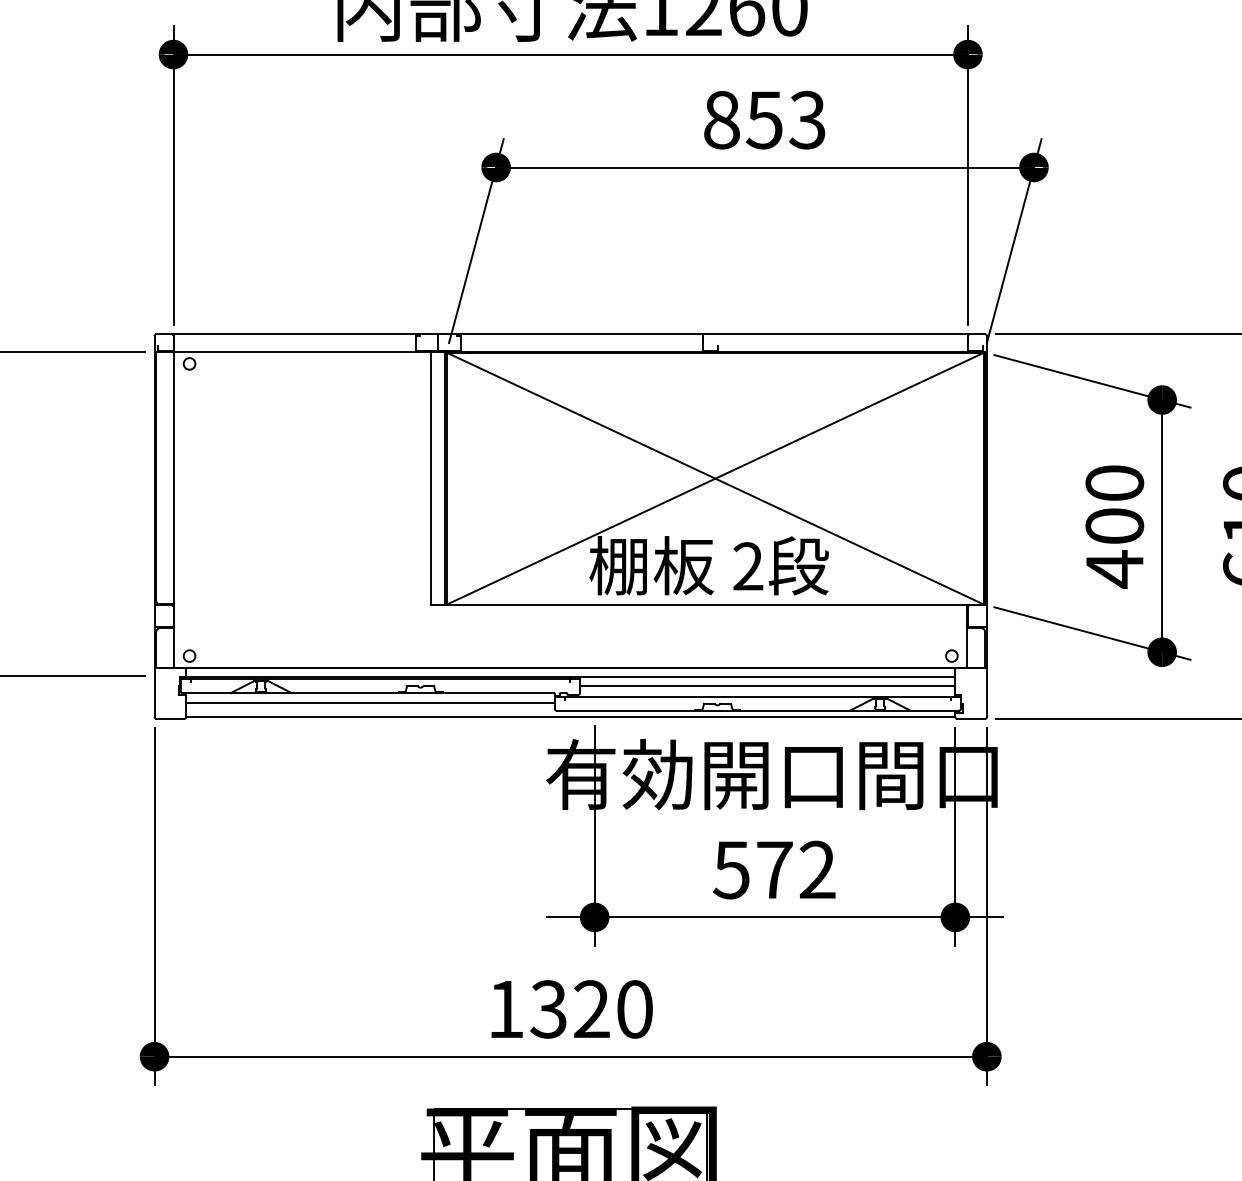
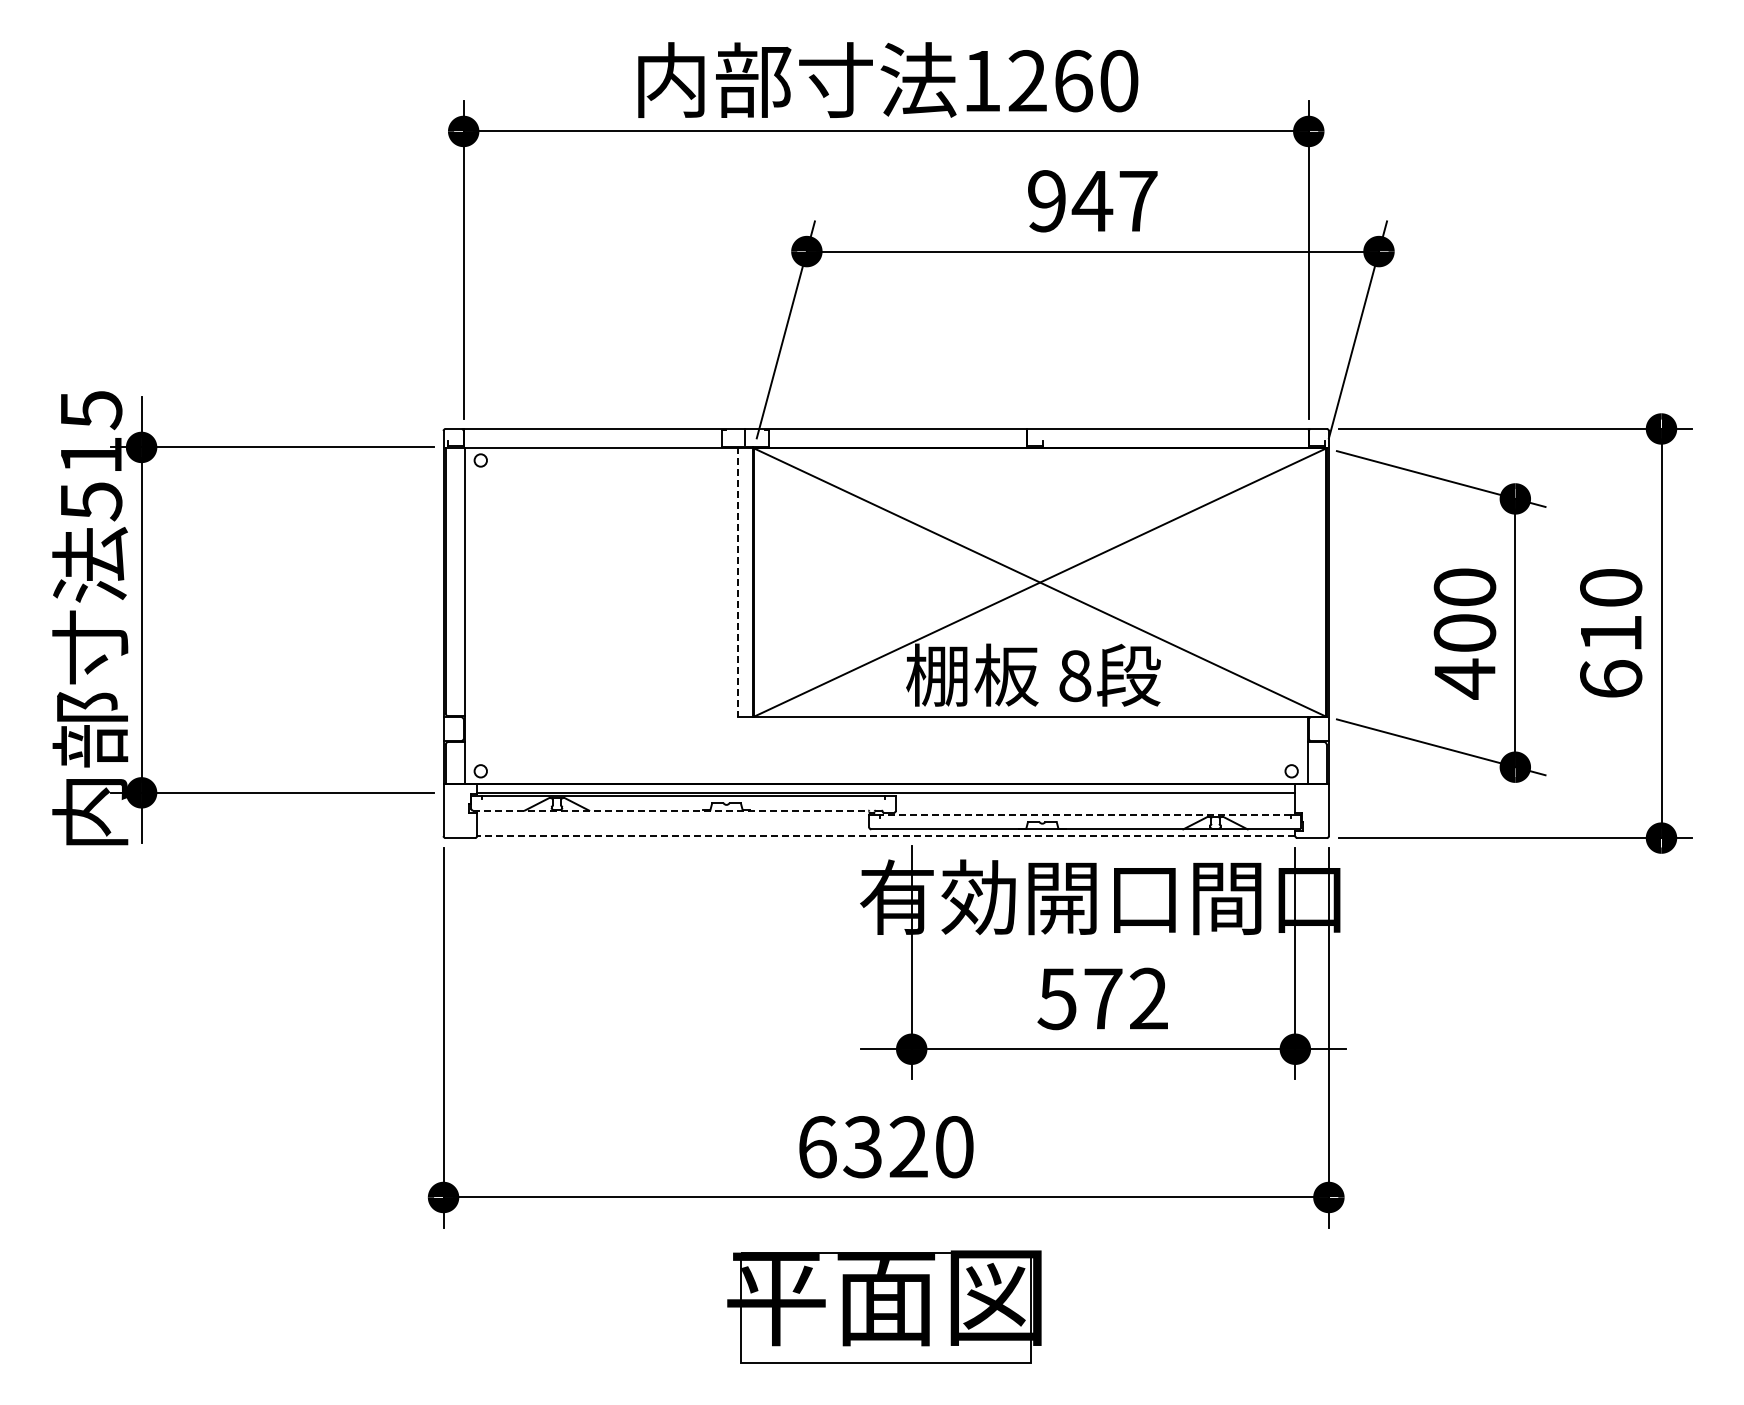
text: (764, 120) -> (1092, 201), 853 -> 947
line: (431, 477) -> (738, 581), solid -> dashed
text: (748, 566) -> (1075, 676), 2 -> 8
line: (767, 685) -> (1095, 802), removed
line: (367, 692) -> (670, 810), solid -> dashed
line: (757, 696) -> (1084, 814), solid -> dashed
line: (370, 703) -> (673, 821), removed
line: (570, 717) -> (885, 836), solid -> dashed
text: (506, 1009) -> (817, 1147), 1320 -> 6320

